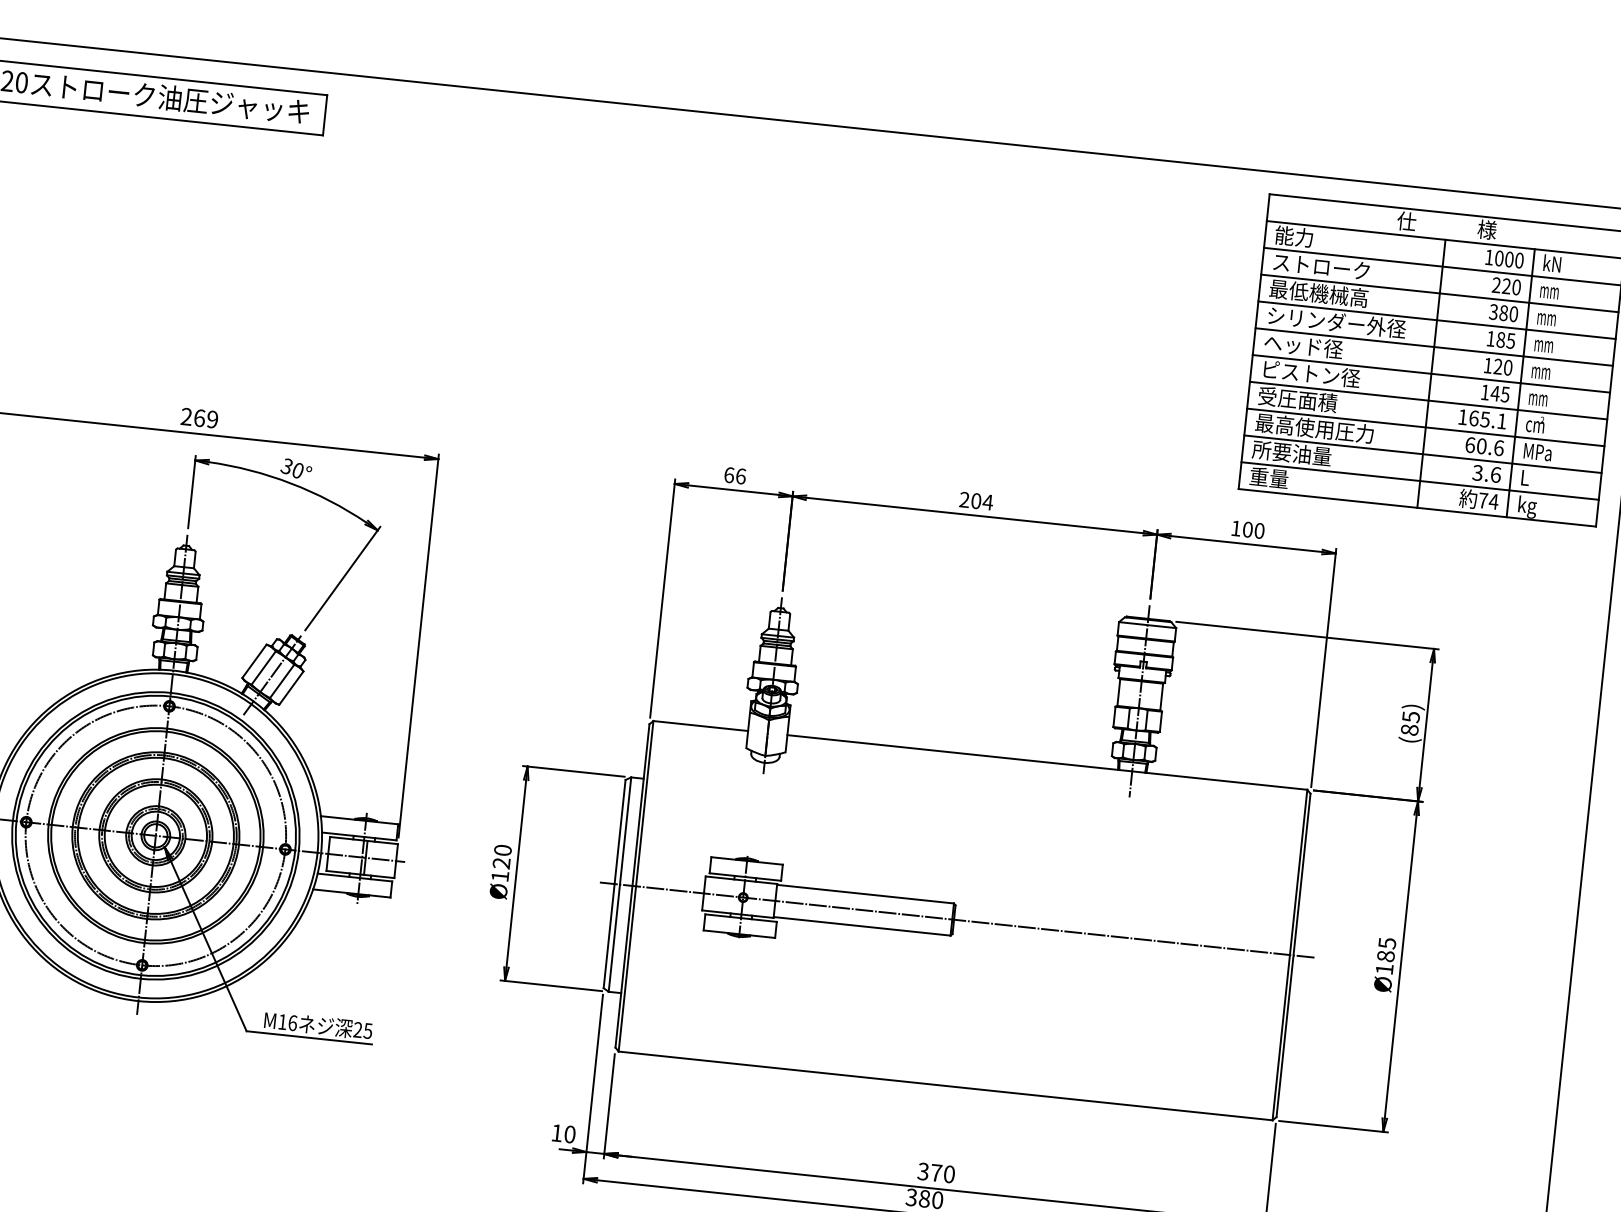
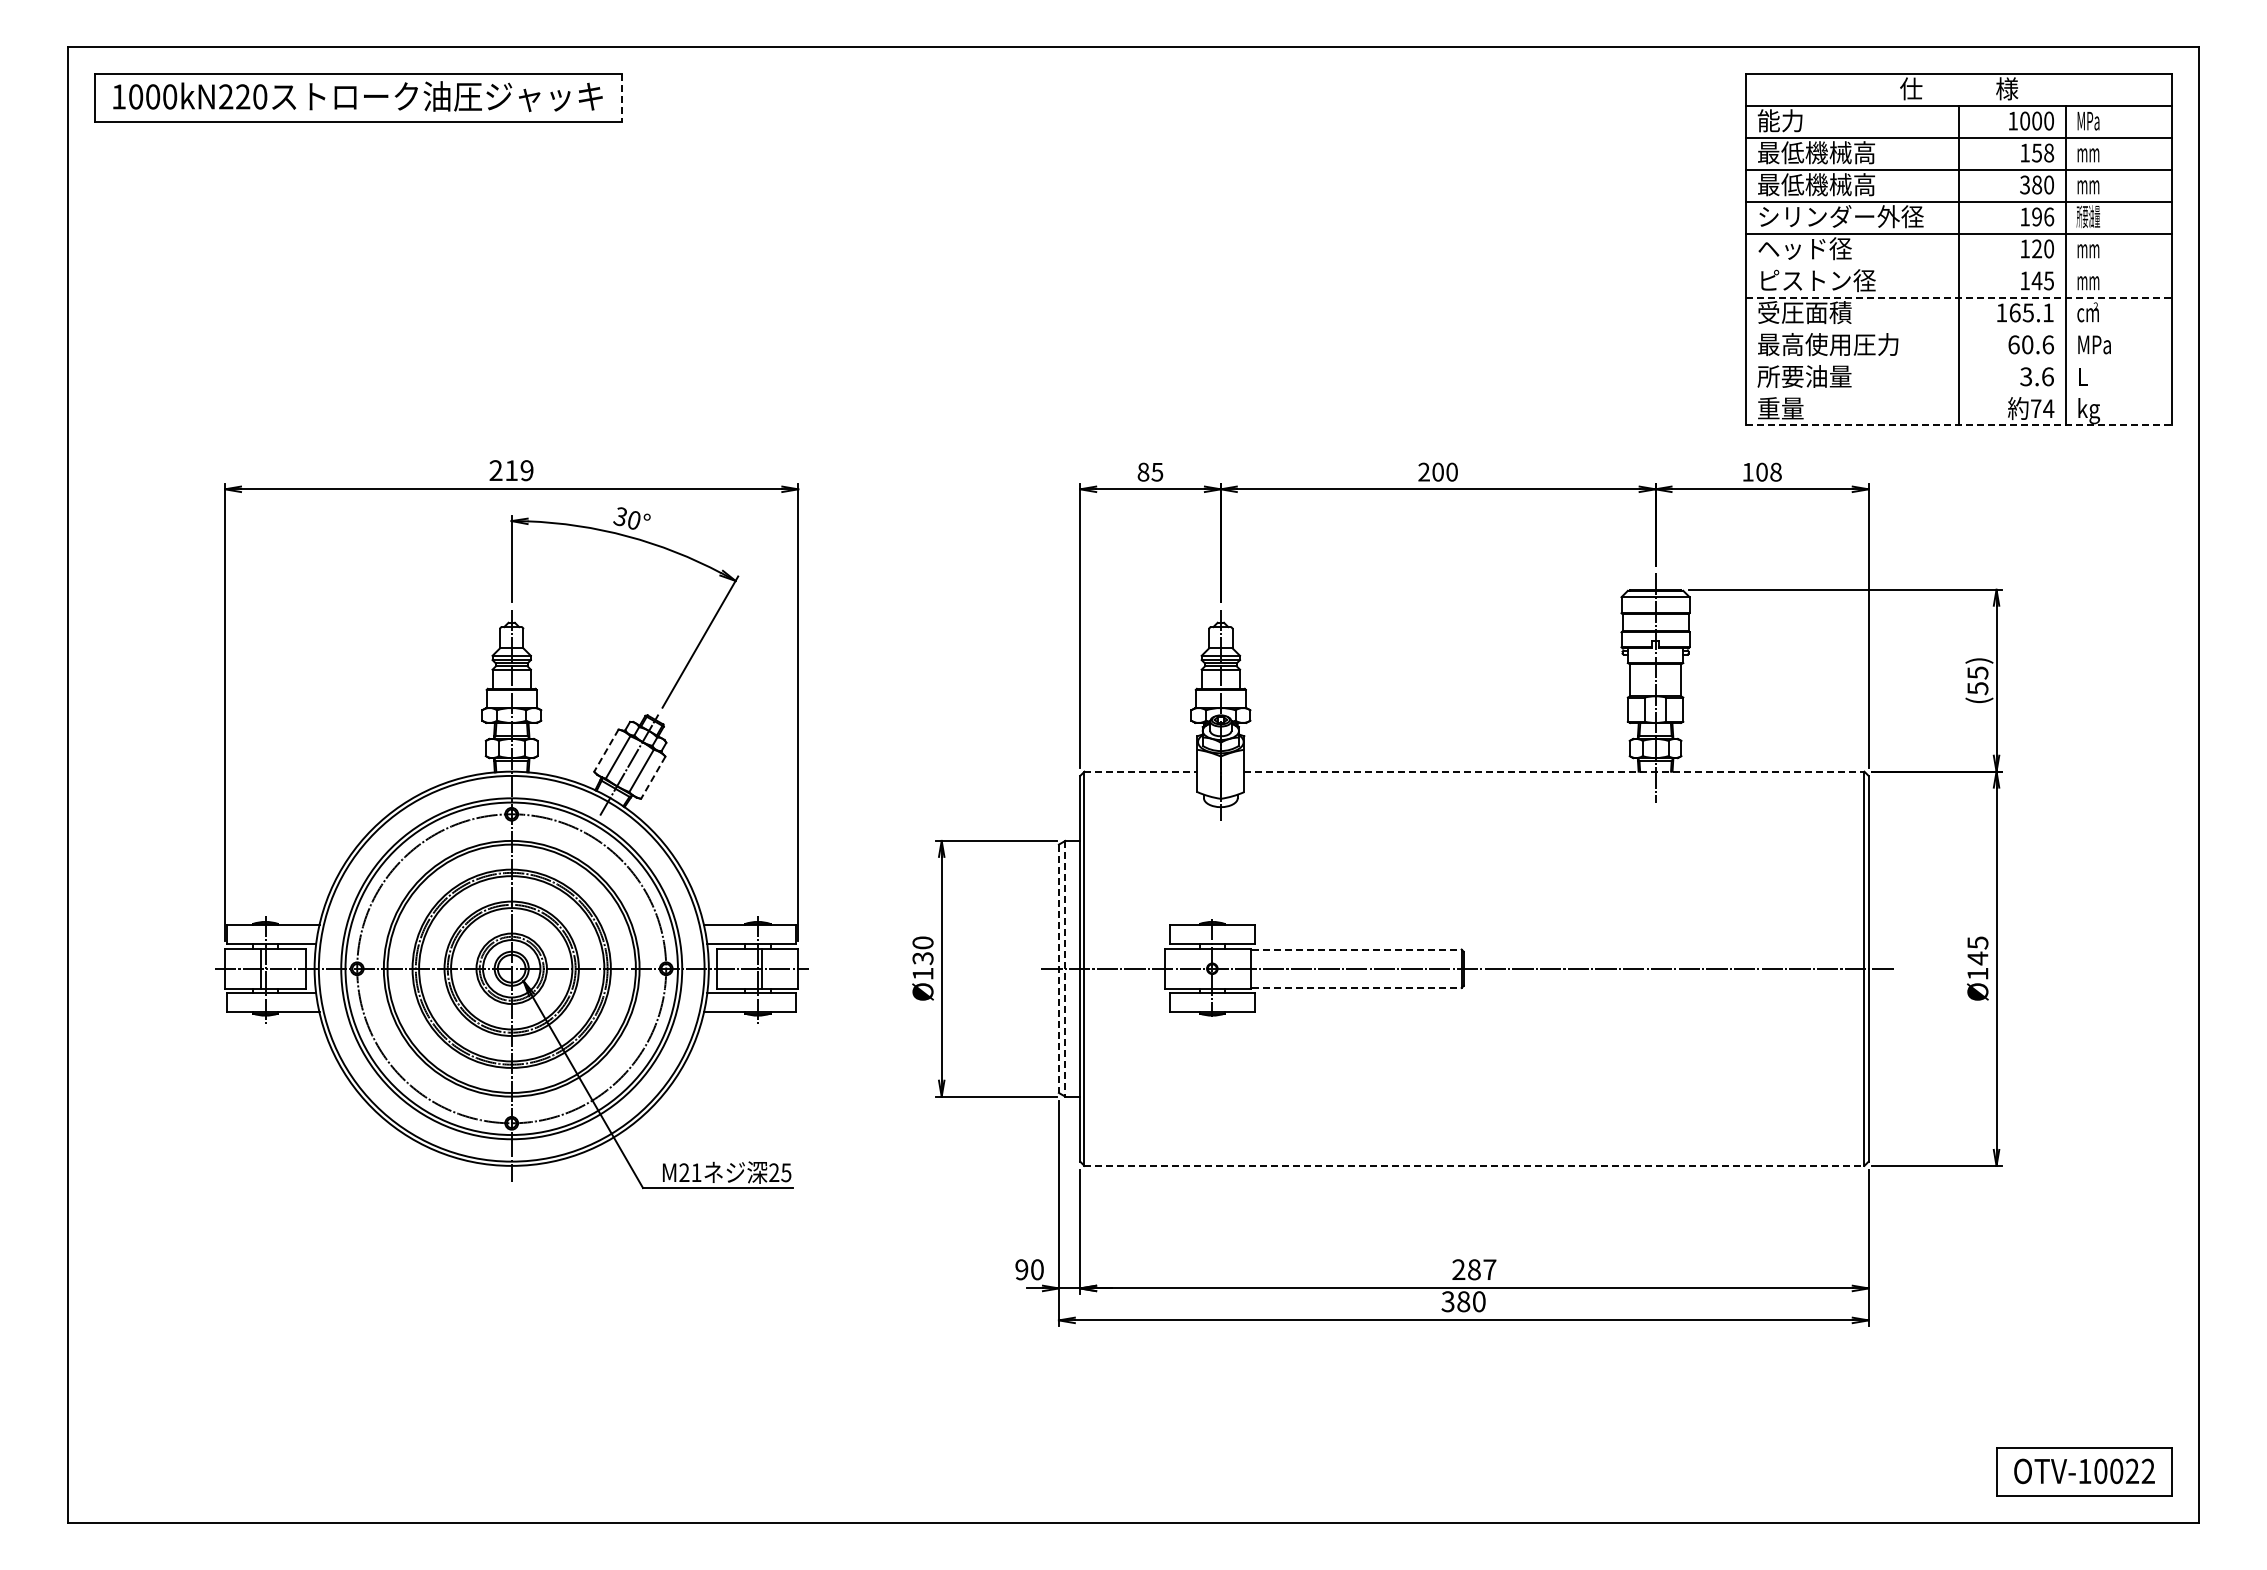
line: (325, 115) -> (622, 97), solid -> dashed
text: (1552, 263) -> (2088, 120), kN -> MPa
text: (1321, 266) -> (1816, 152), ストローク -> 最低機械高
text: (1506, 285) -> (2037, 152), 220 -> 158
text: (1506, 340) -> (2043, 216), 185 -> 196
text: (1544, 344) -> (2088, 216), mm -> 所要油量
line: (1431, 373) -> (1959, 265), removed
line: (1428, 400) -> (1959, 297), solid -> dashed
text: (199, 418) -> (511, 470), 269 -> 219
line: (1425, 427) -> (1959, 329), removed
line: (1423, 454) -> (1959, 361), removed
text: (735, 475) -> (1150, 471), 66 -> 85
line: (1420, 481) -> (1959, 393), removed
text: (987, 501) -> (1451, 471), 204 -> 200
line: (1417, 507) -> (1959, 425), solid -> dashed
text: (1259, 531) -> (1775, 472), 100 -> 108
line: (254, 662) -> (606, 751), solid -> dashed
line: (291, 688) -> (653, 778), solid -> dashed
line: (701, 725) -> (1141, 771), solid -> dashed
text: (1409, 730) -> (1977, 688), (85) -> (55)
line: (1047, 762) -> (1554, 771), solid -> dashed
text: (502, 863) -> (923, 958), Ø120 -> Ø130
line: (614, 884) -> (1058, 969), solid -> dashed
line: (620, 884) -> (1065, 968), solid -> dashed
line: (865, 894) -> (1356, 949), solid -> dashed
line: (862, 925) -> (1356, 987), solid -> dashed
text: (1385, 956) -> (1977, 958), Ø185 -> Ø145
text: (287, 1022) -> (690, 1172), M16 -> M21
line: (945, 1085) -> (1474, 1165), solid -> dashed
text: (556, 1132) -> (1021, 1269), 10 -> 90
text: (936, 1172) -> (1474, 1269), 370 -> 287

